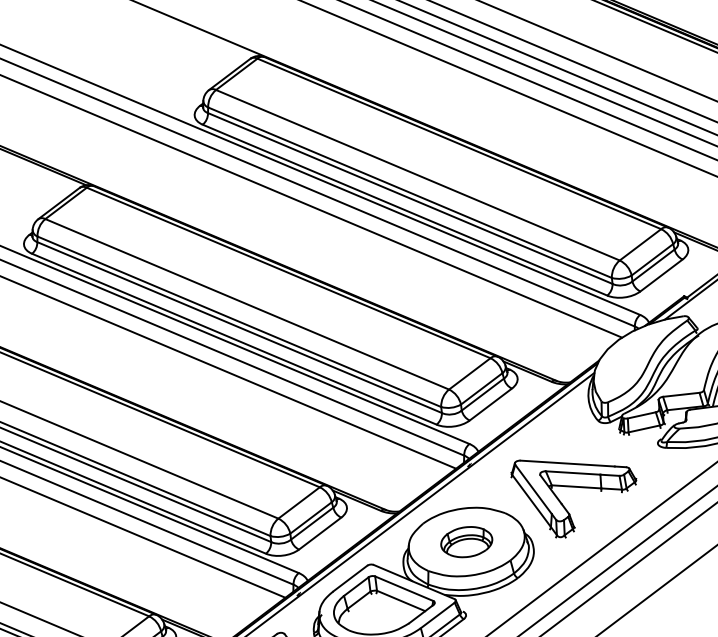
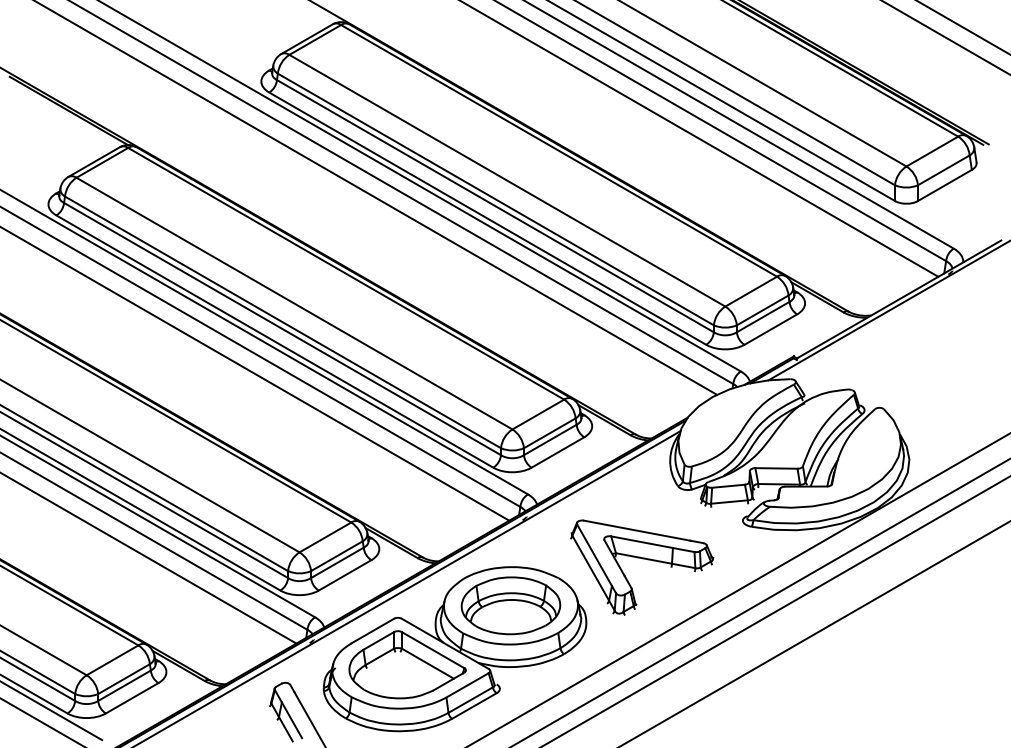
part: (466, 541) -> (510, 605), size x1.67

